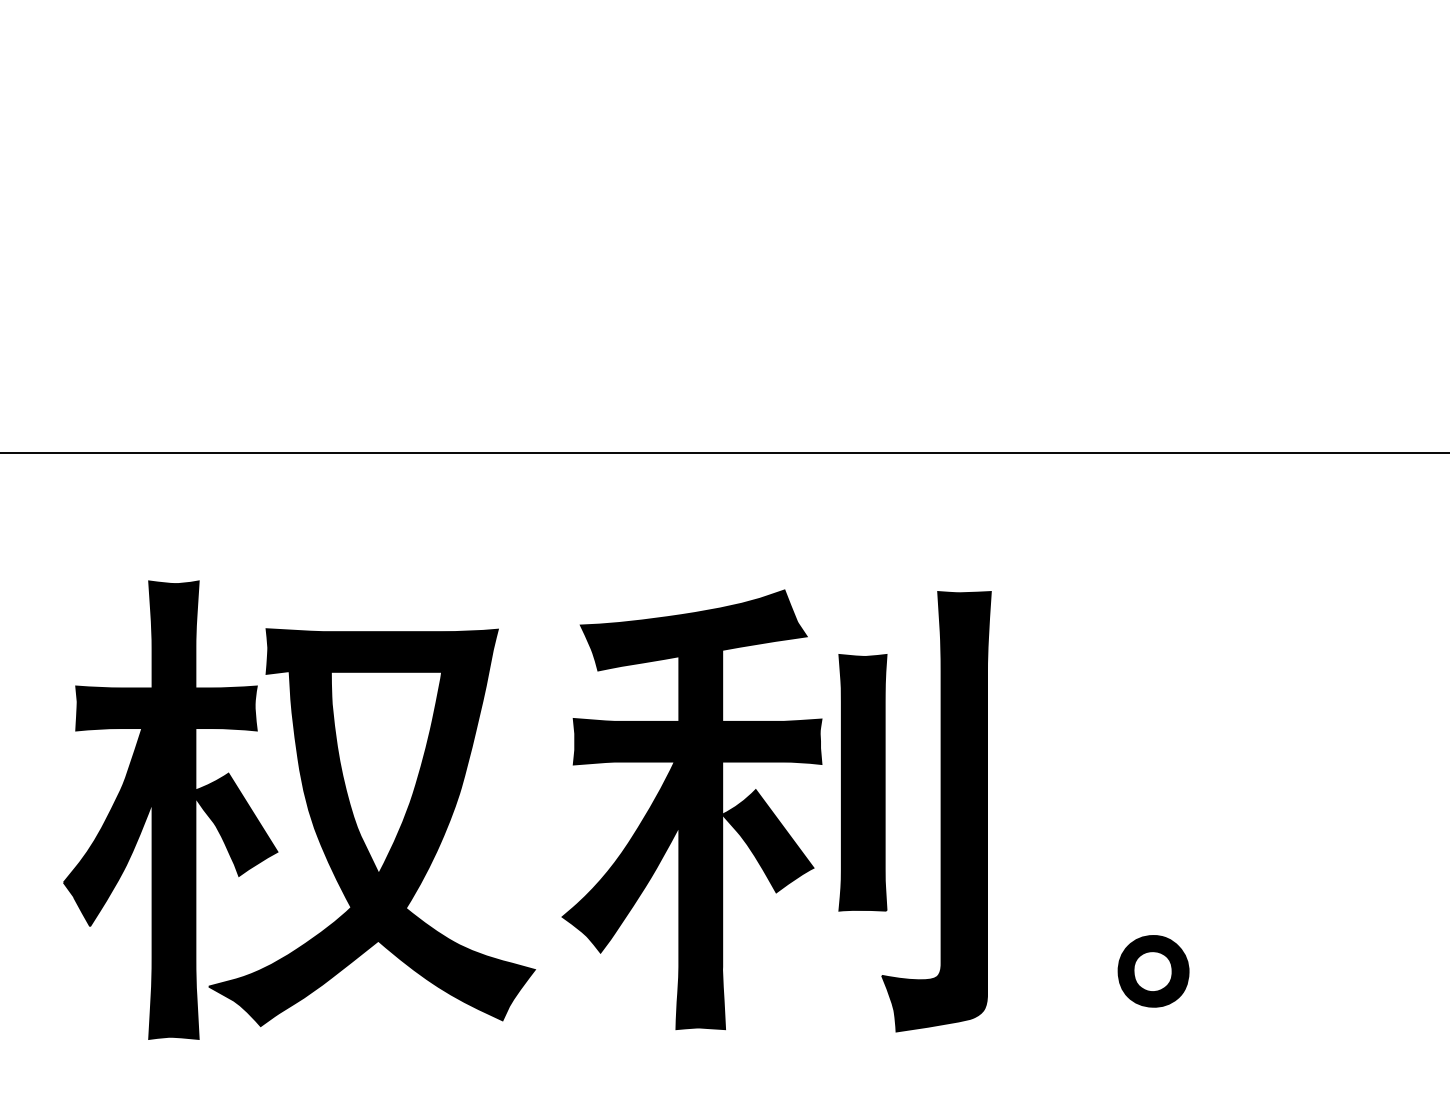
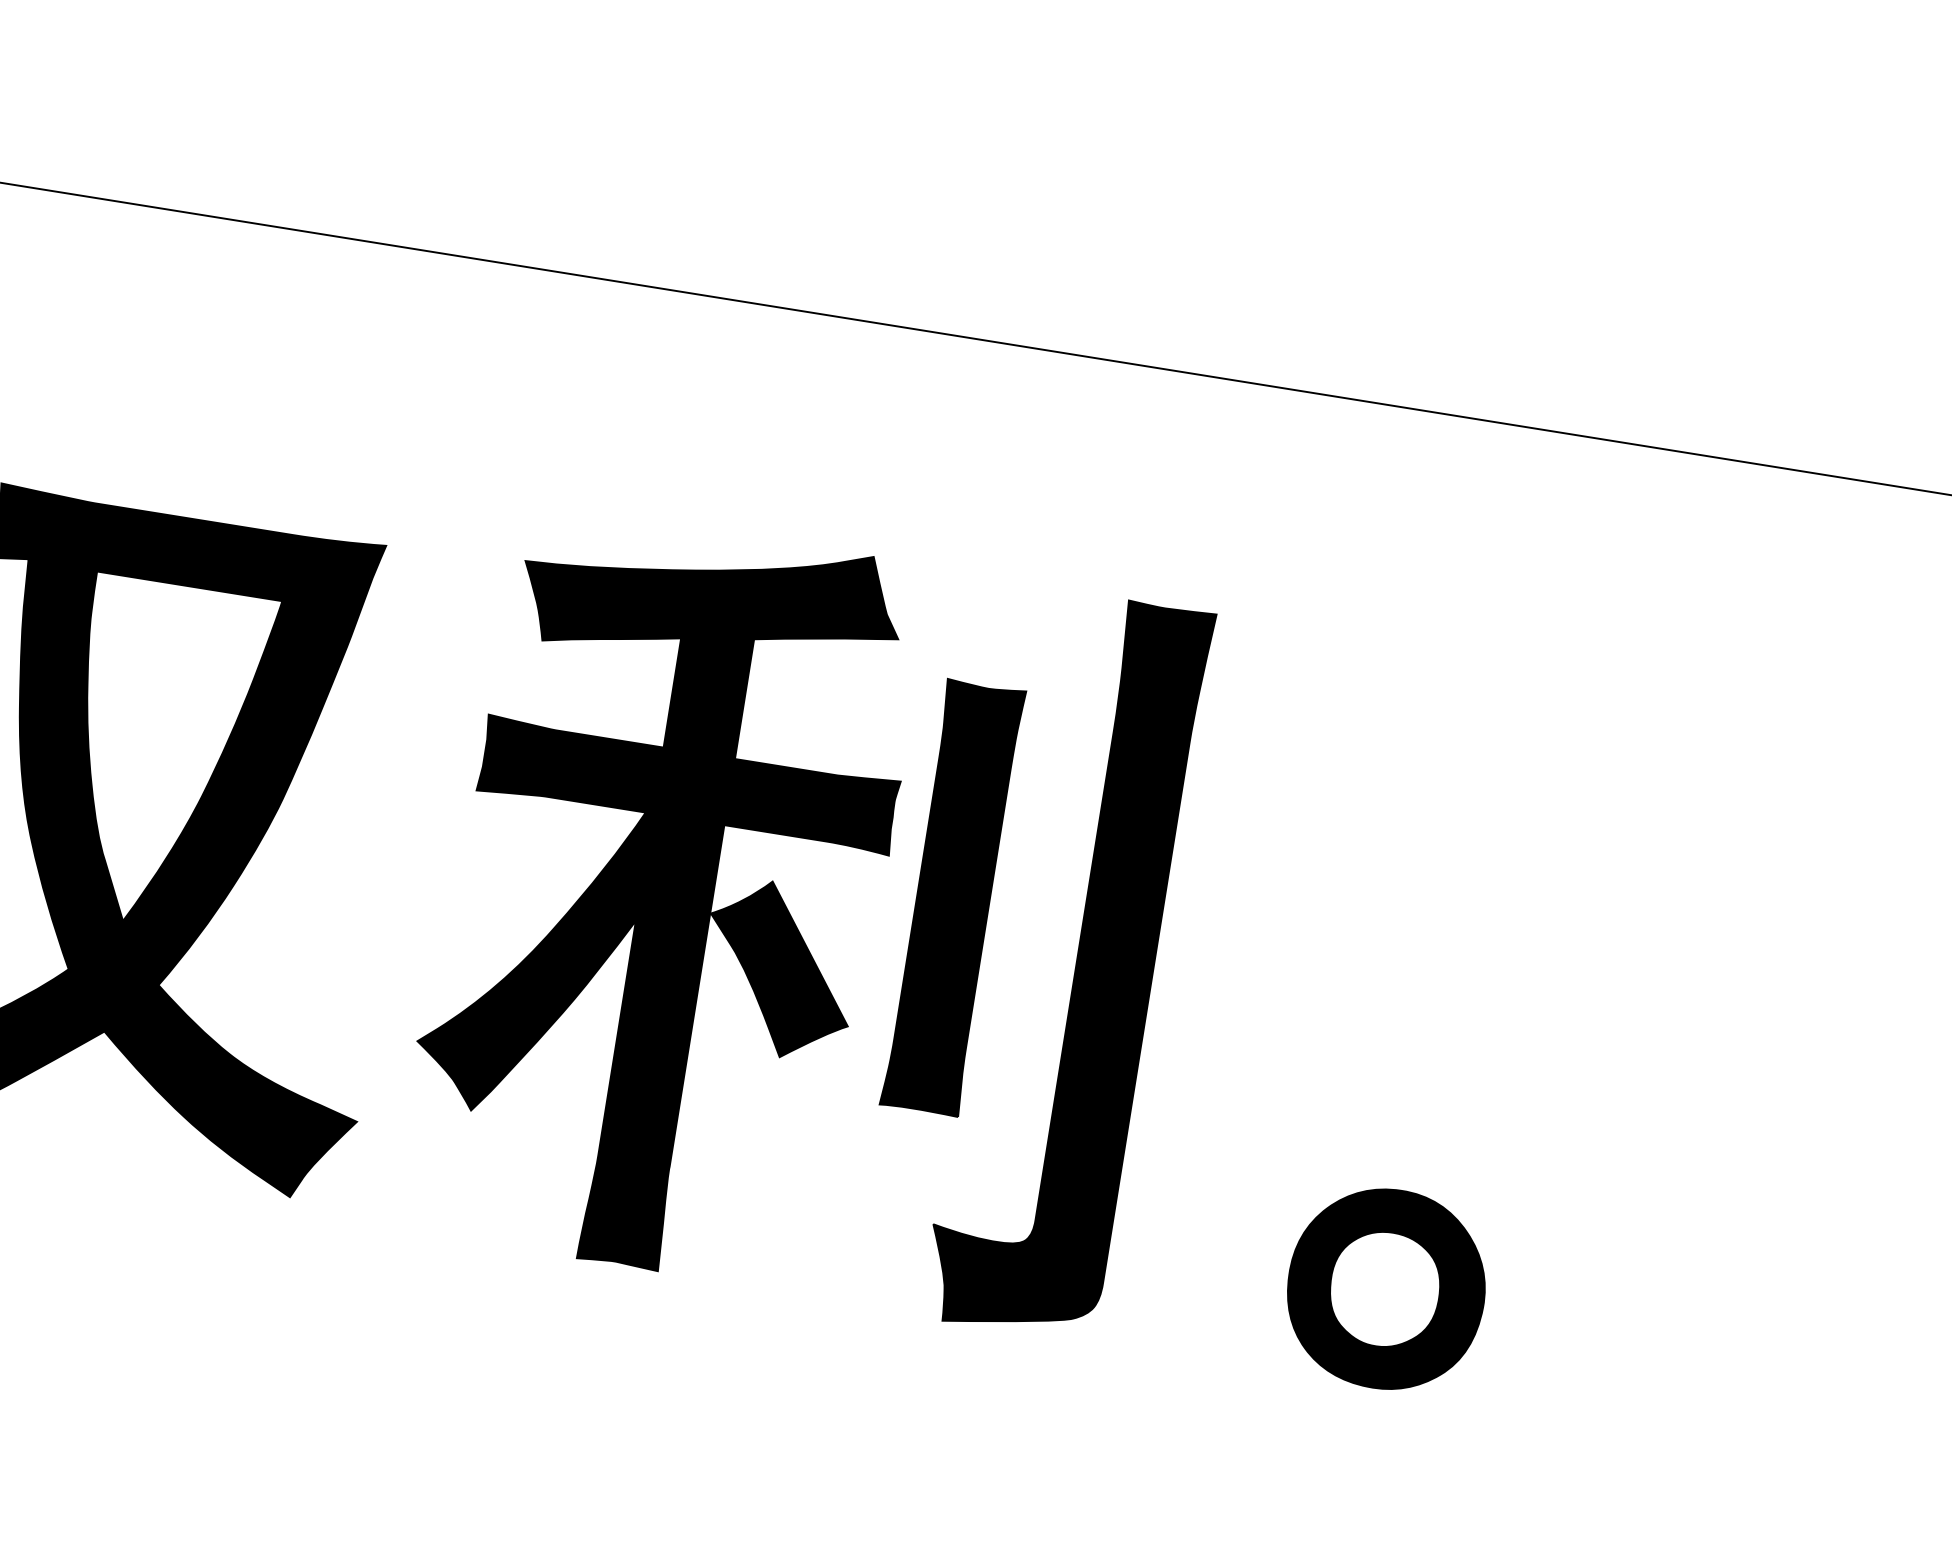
part: (1153, 971) -> (1386, 1289), size x1.67

